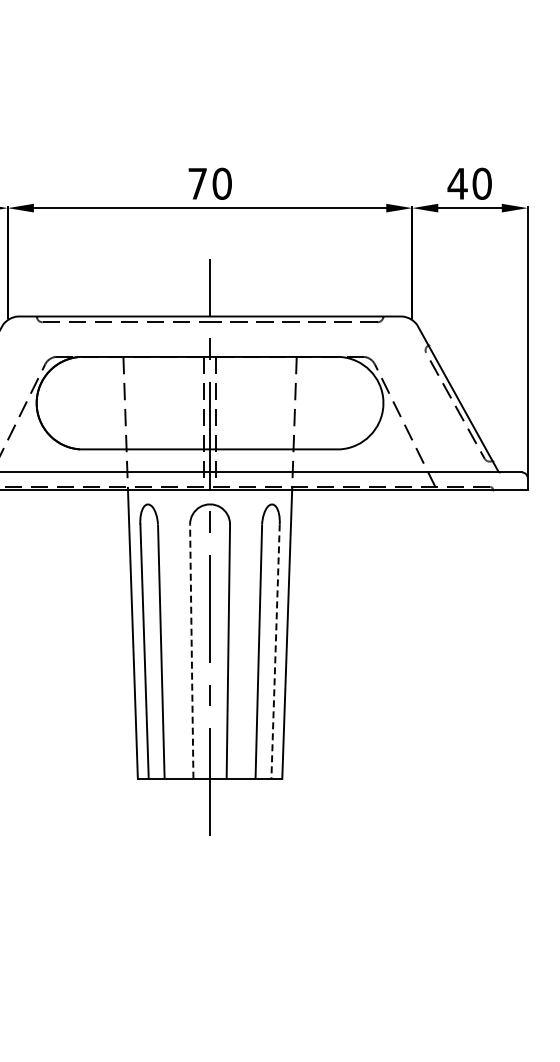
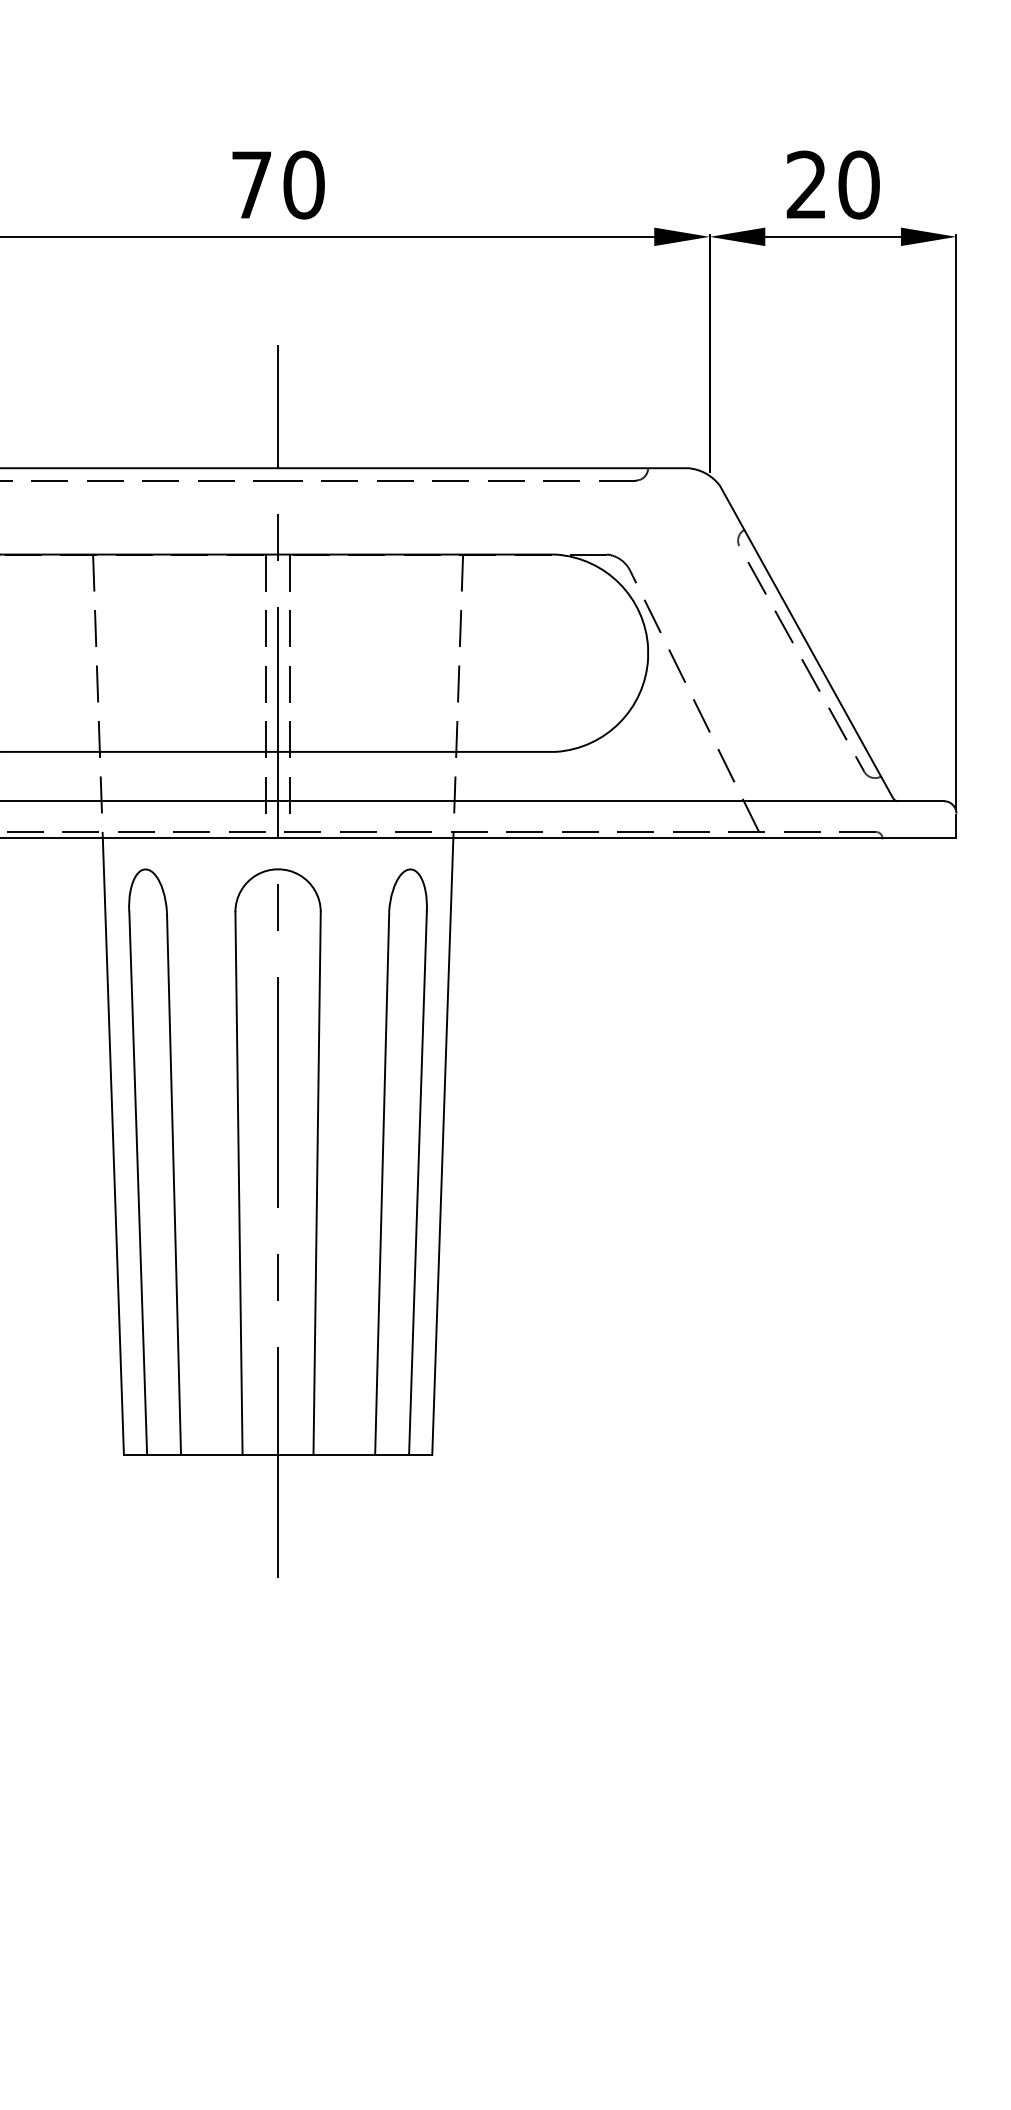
text: (457, 183) -> (806, 184), 40 -> 20
line: (191, 651) -> (238, 1183), dashed -> solid
line: (275, 652) -> (417, 1185), dashed -> solid

